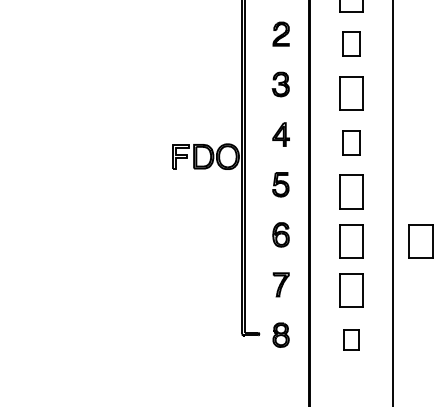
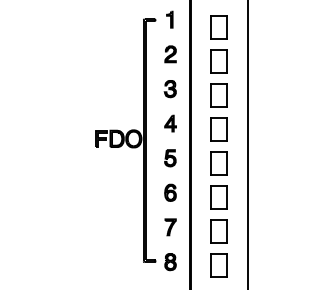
part: (350, 44) -> (218, 61), size x1.43
part: (350, 143) -> (218, 129), size x1.43
part: (420, 241) -> (266, 197), removed
part: (350, 340) -> (218, 265), size x1.67

